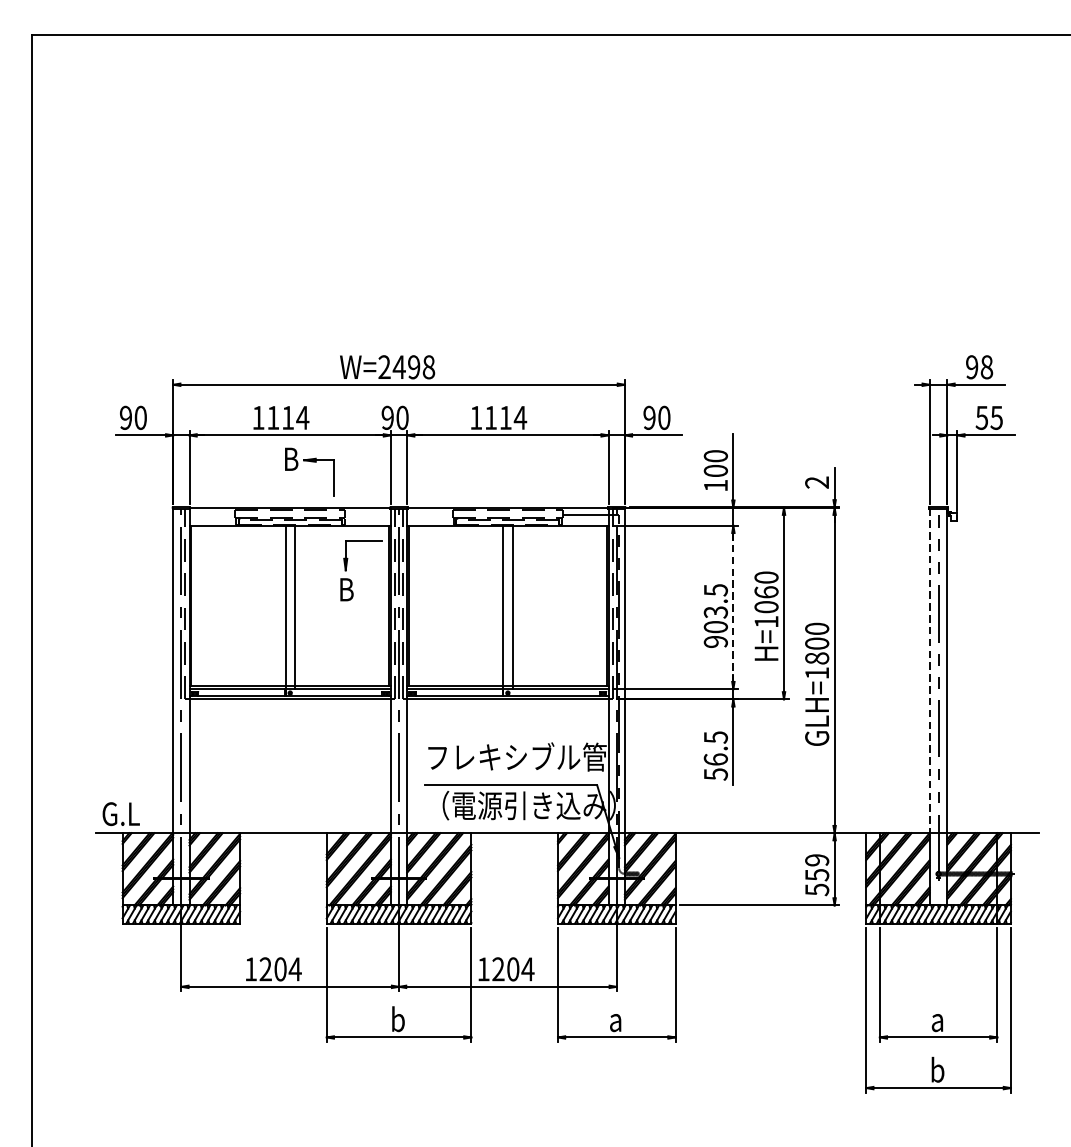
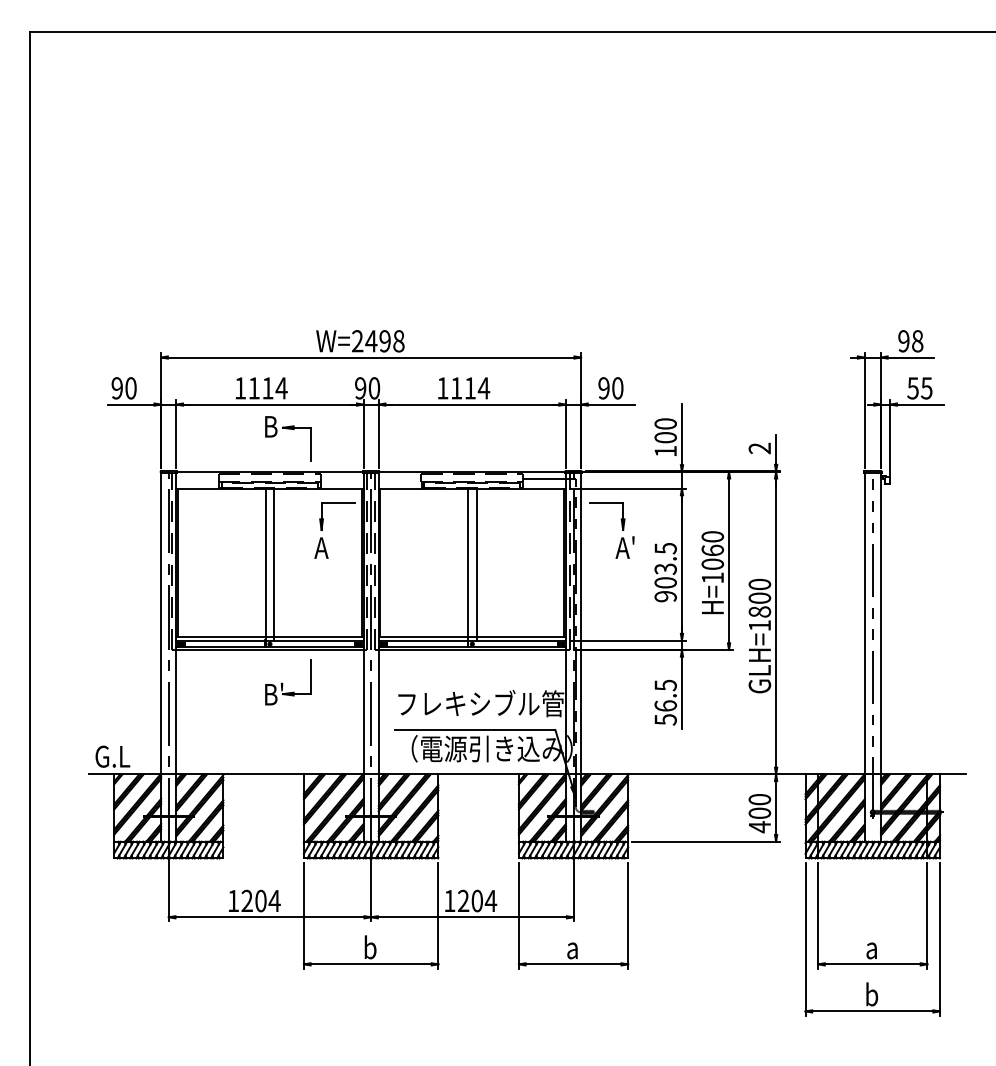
part: (668, 567) -> (621, 527), added
text: (345, 589) -> (321, 547), B -> A
line: (732, 608) -> (681, 565), dashed -> solid
line: (929, 670) -> (864, 623), dashed -> solid
part: (310, 734) -> (288, 682), added
text: (816, 875) -> (759, 813), 559 -> 400

